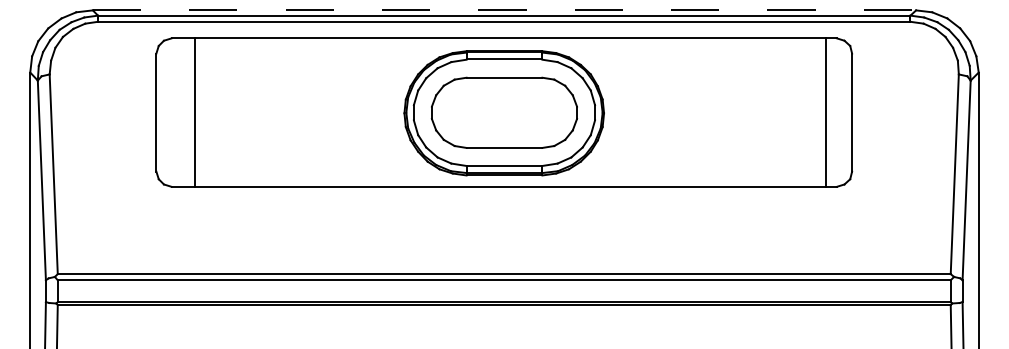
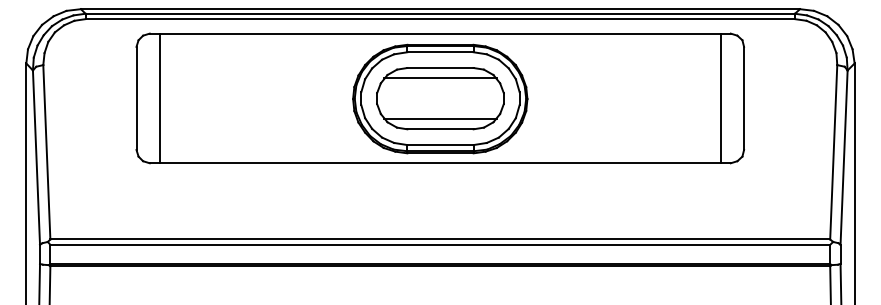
line: (504, 10) -> (440, 9), dashed -> solid
line: (504, 89) -> (440, 78), added
line: (194, 112) -> (159, 98), moved
line: (504, 135) -> (440, 118), added

